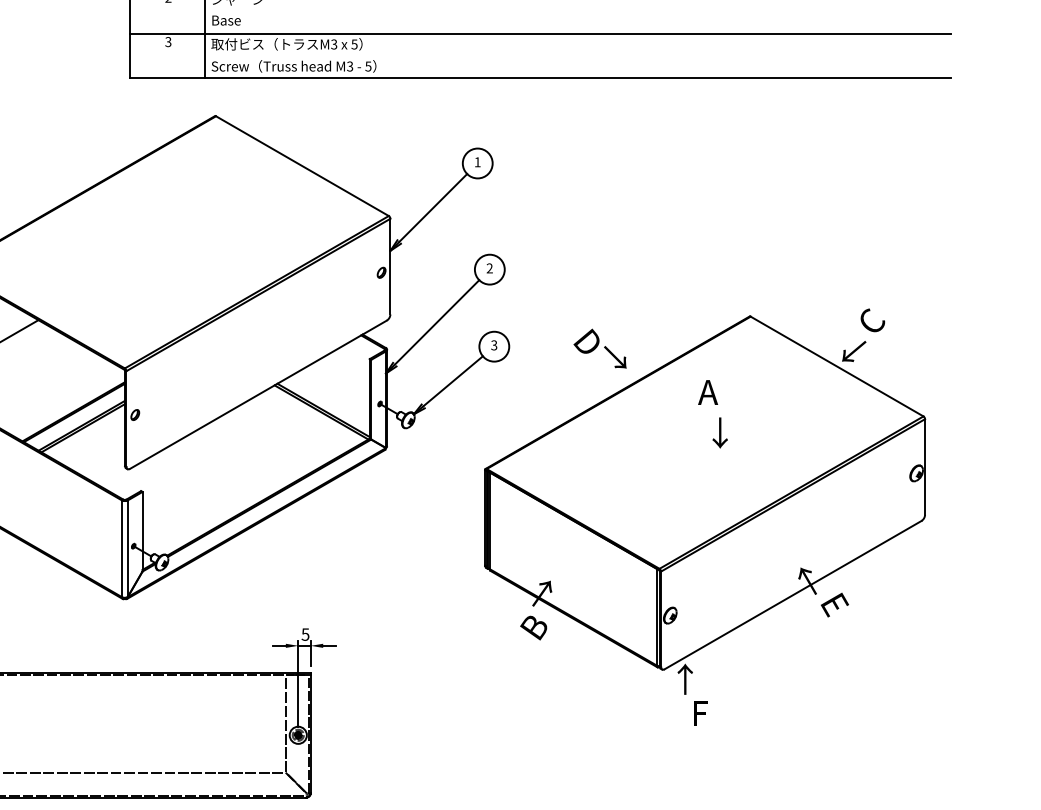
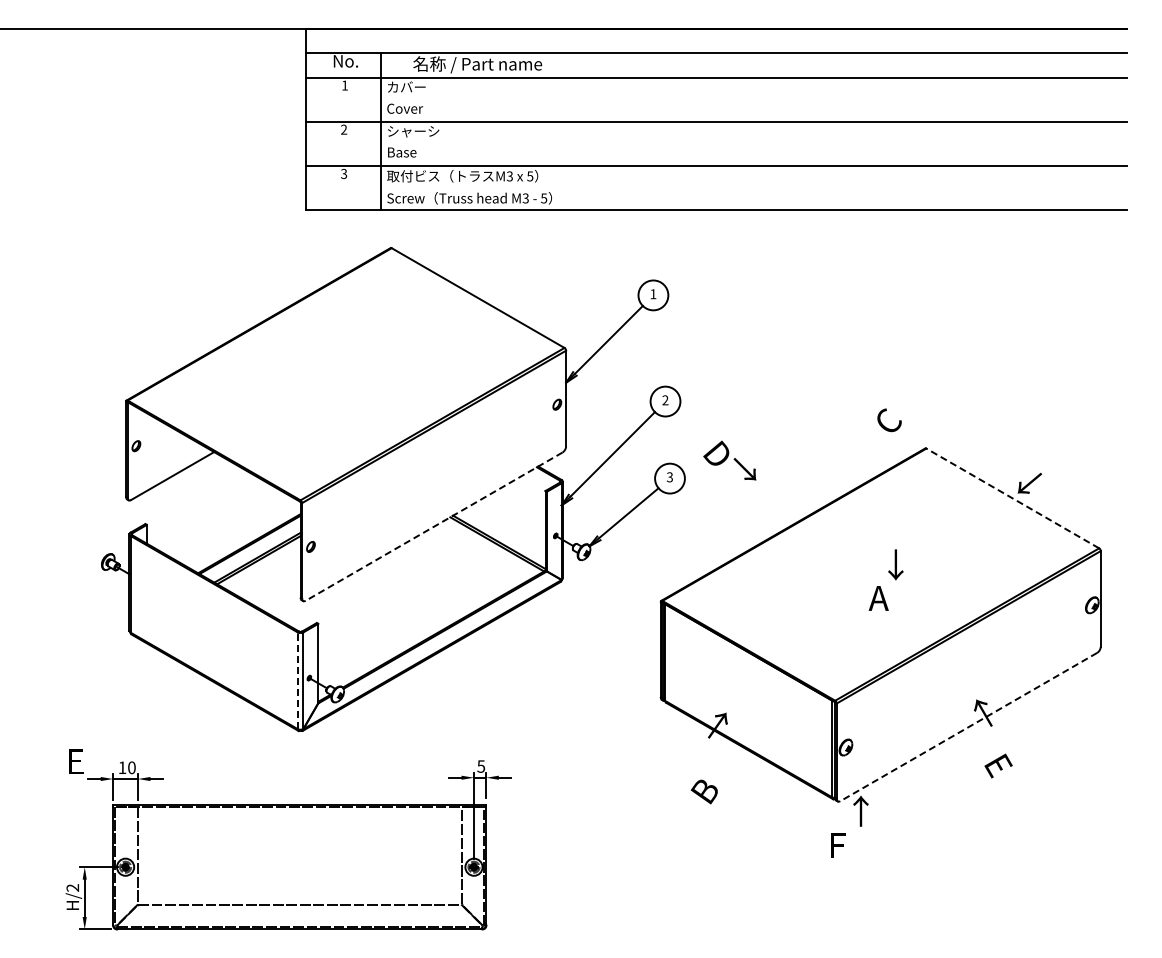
text: (872, 320) -> (889, 420), moved
text: (599, 348) -> (729, 460), moved
line: (836, 366) -> (1012, 498), solid -> dashed
text: (707, 392) -> (878, 598), moved
line: (257, 394) -> (433, 526), solid -> dashed
line: (121, 548) -> (297, 680), solid -> dashed
line: (792, 595) -> (968, 727), solid -> dashed
text: (834, 604) -> (998, 765), moved
text: (532, 627) -> (703, 791), moved
text: (700, 713) -> (838, 845), moved

